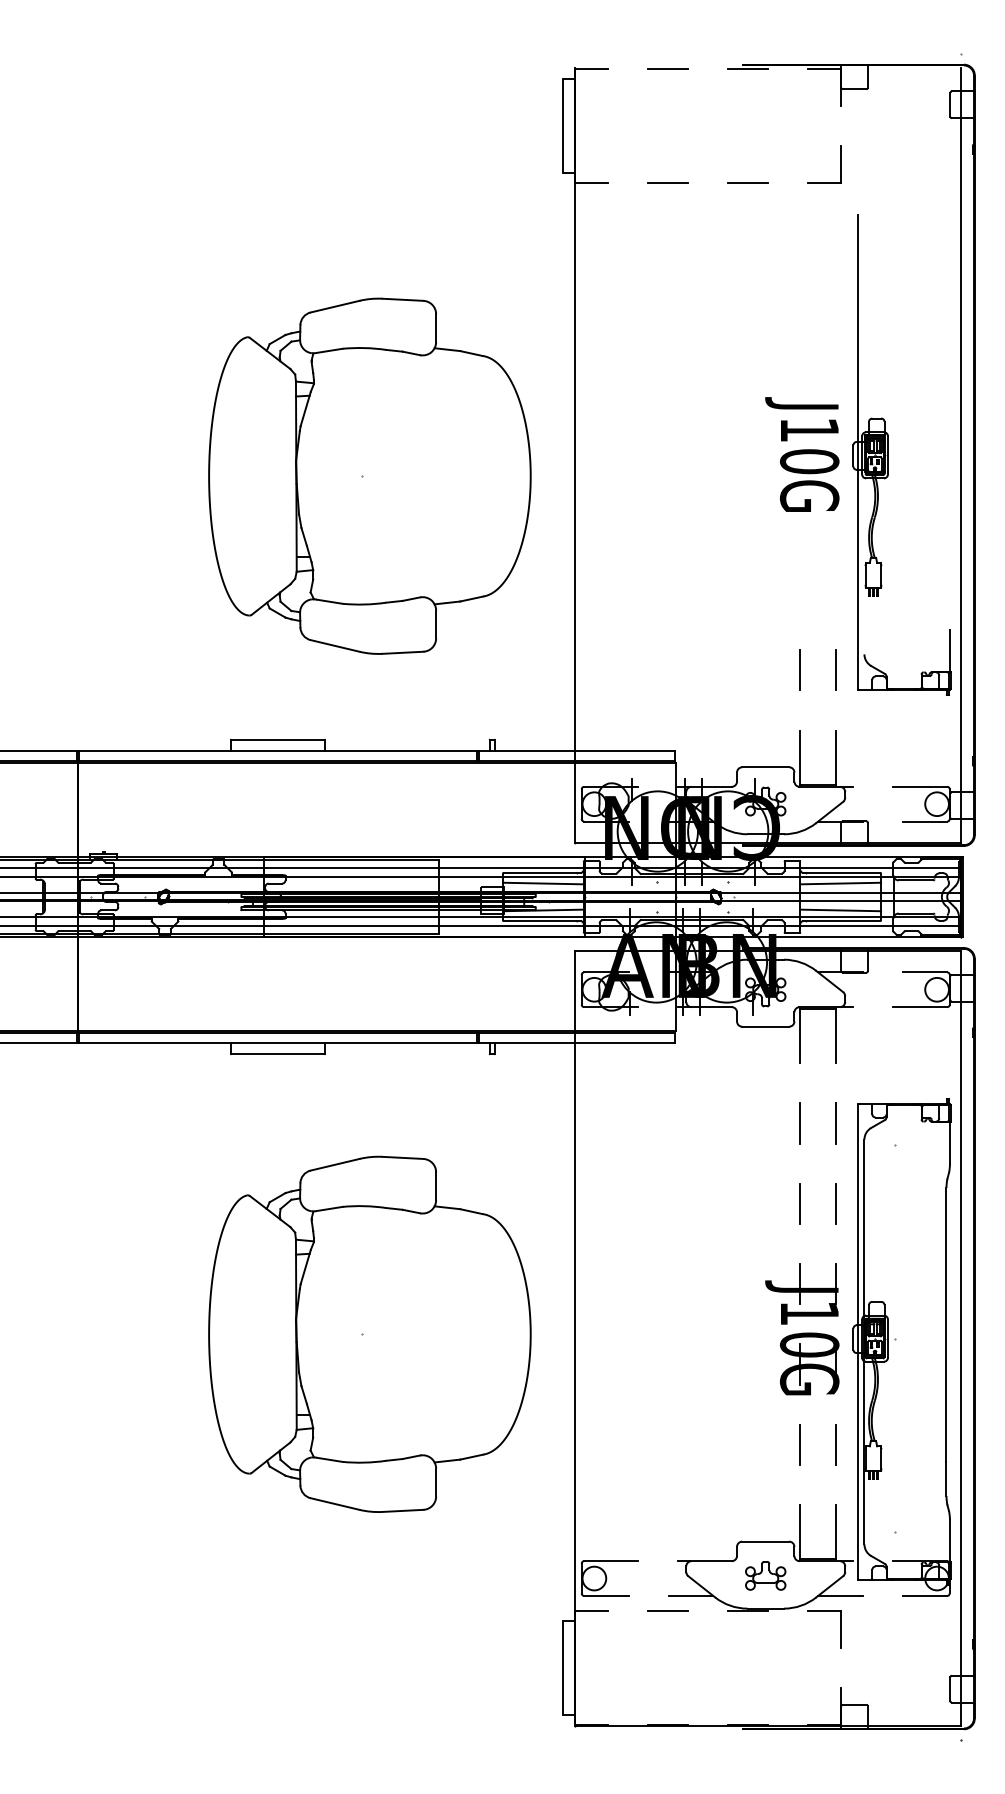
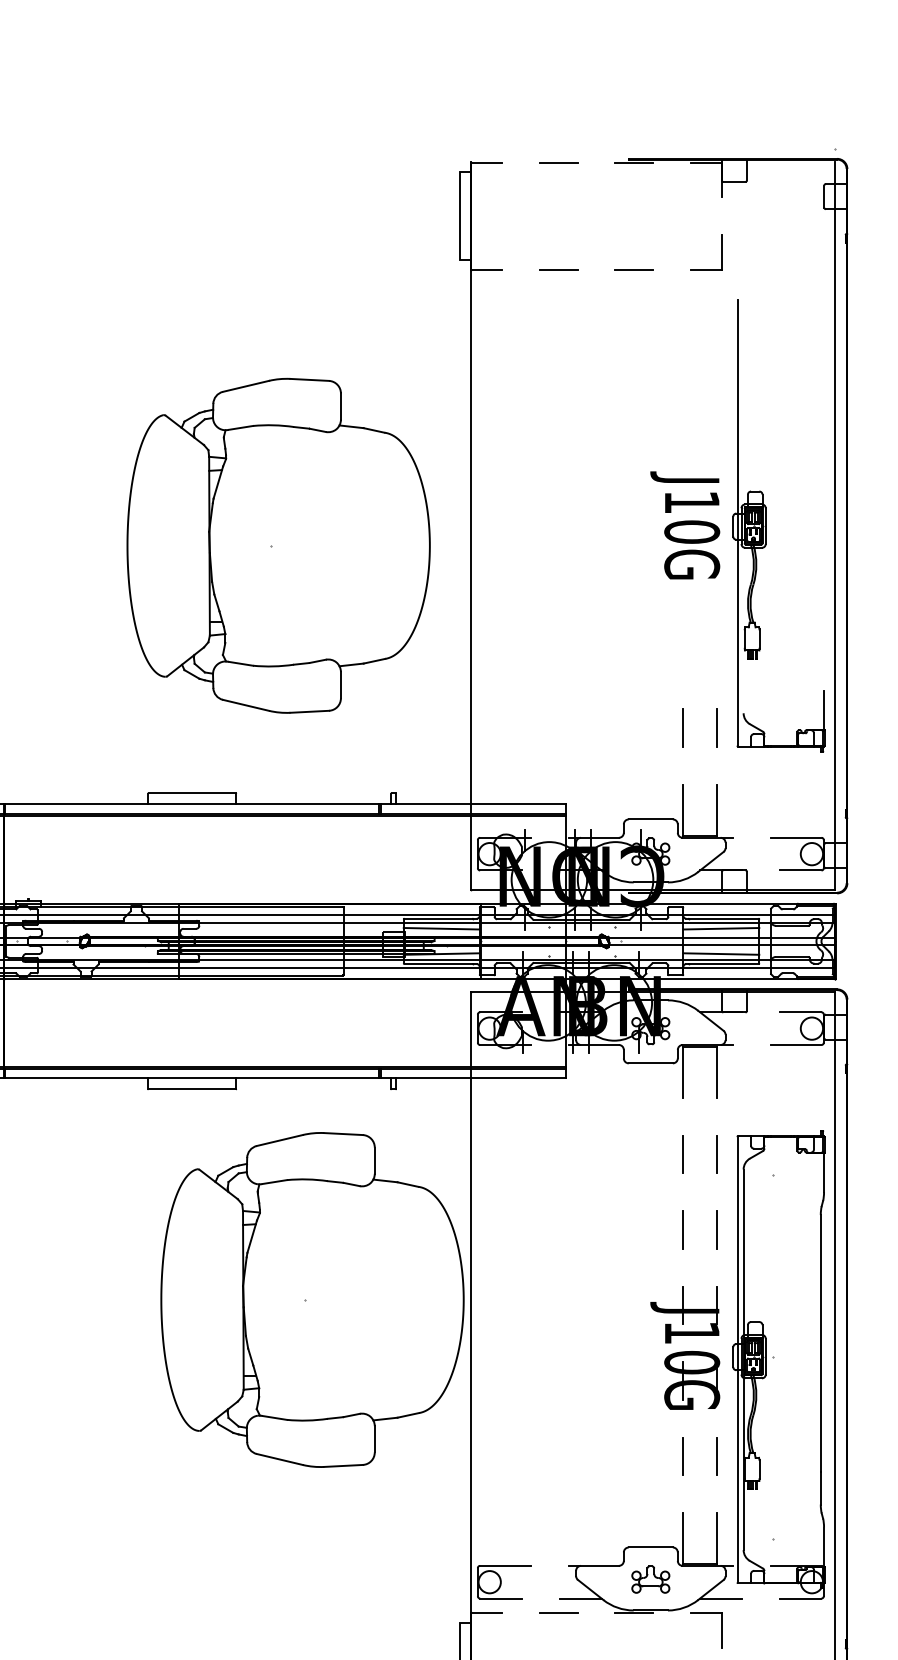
part: (369, 1333) -> (312, 1299), moved

